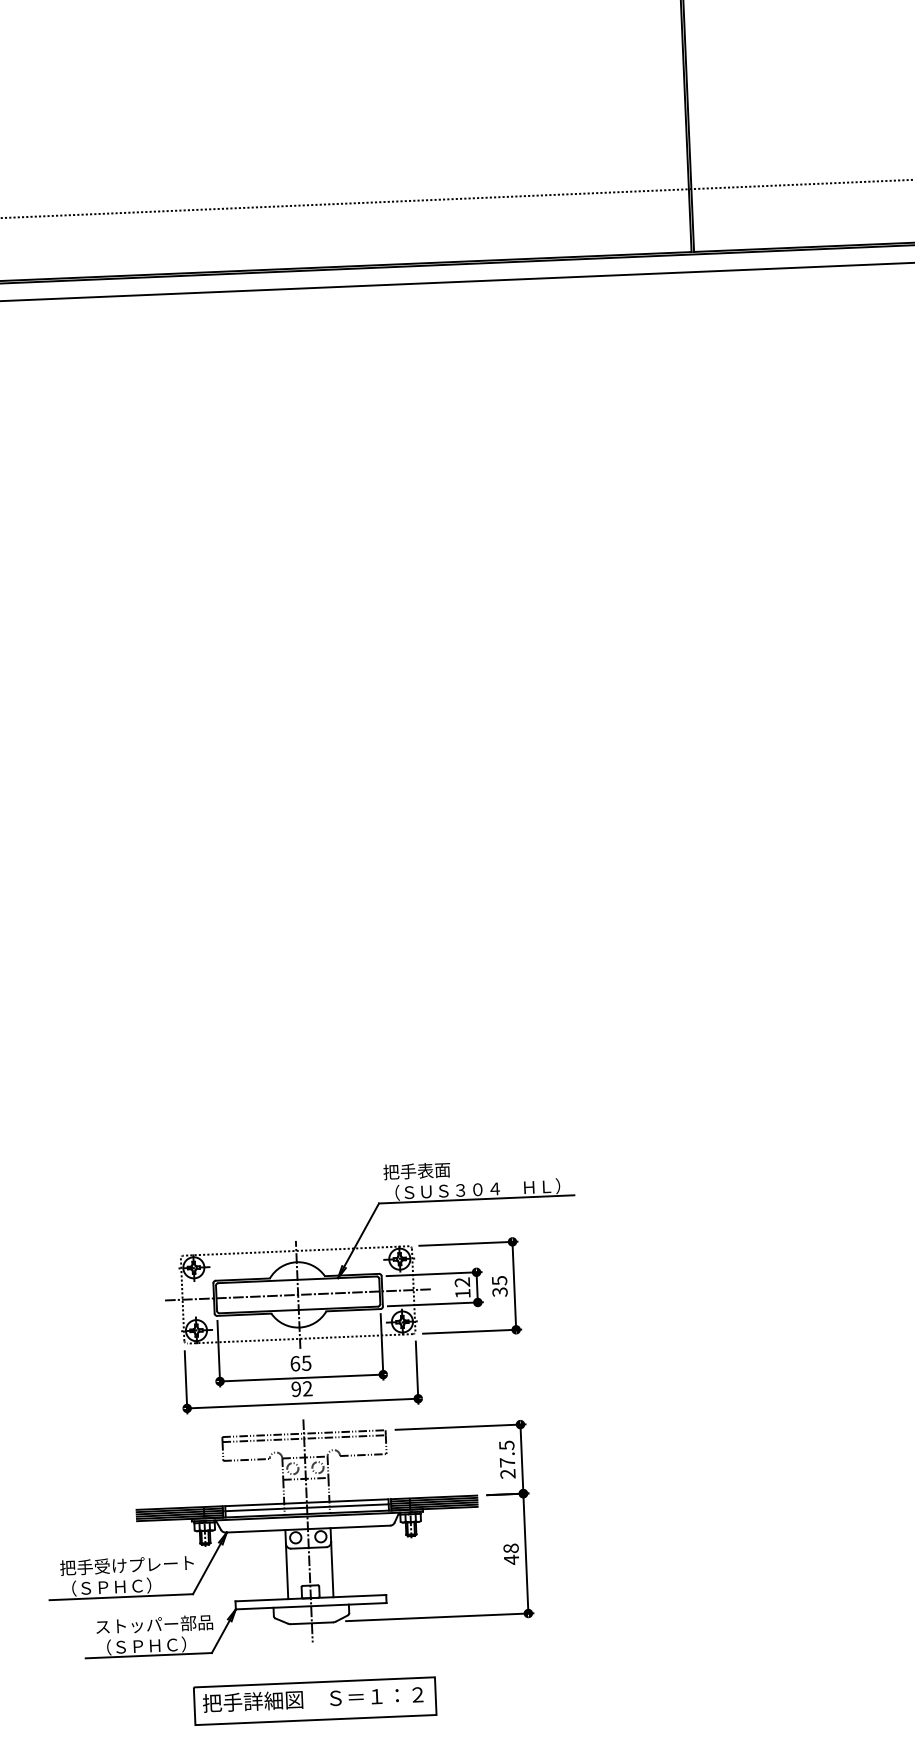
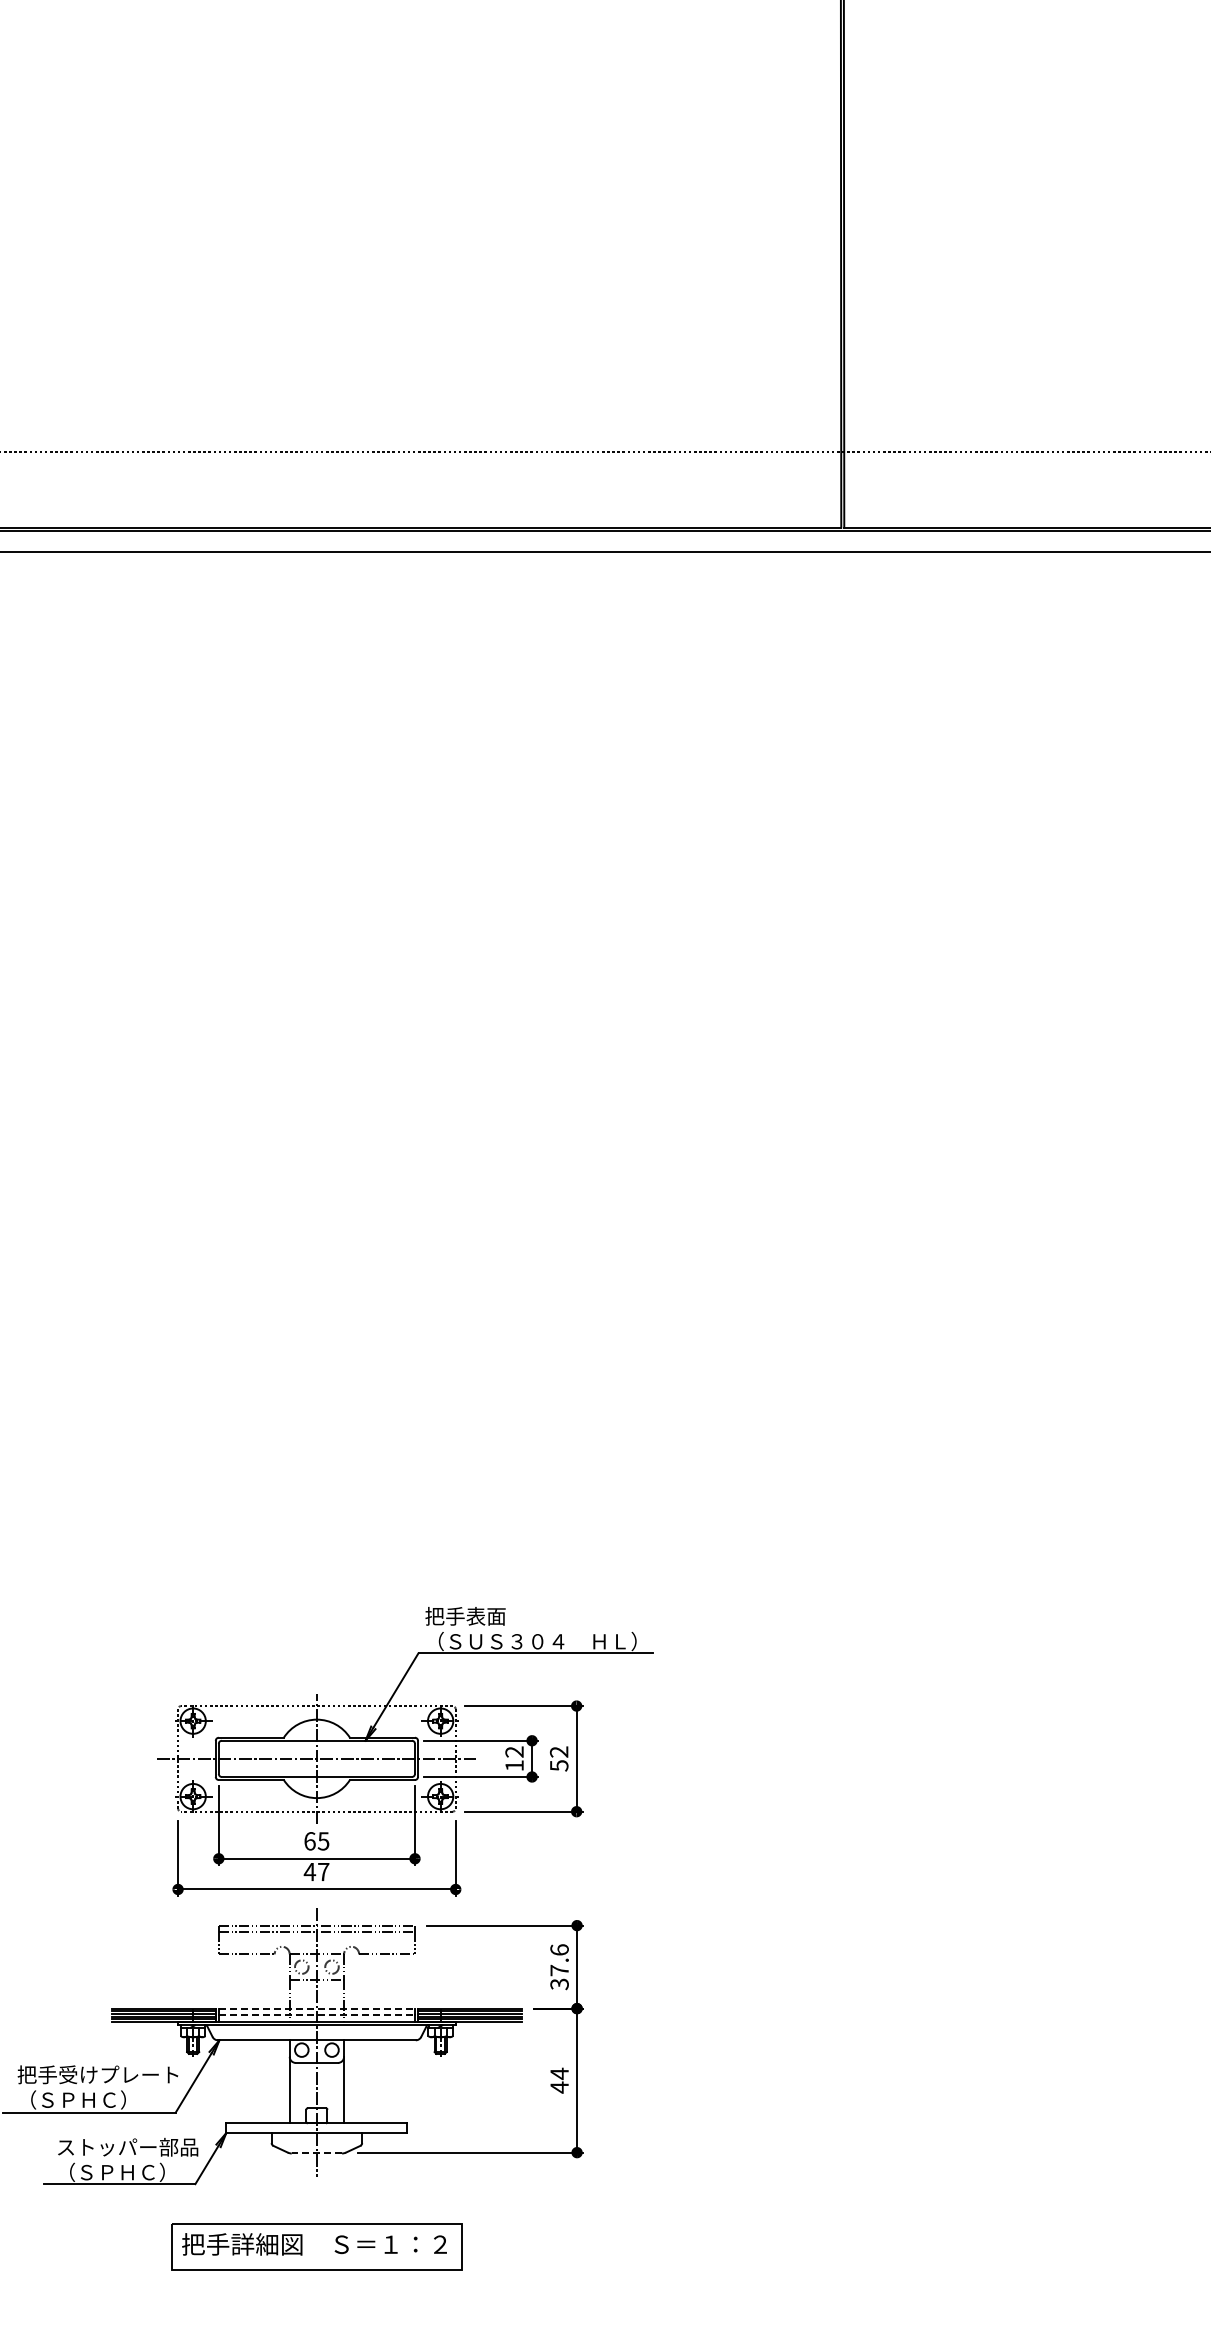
text: (499, 1286) -> (558, 1758), 35 -> 52
text: (301, 1388) -> (316, 1871), 92 -> 47
text: (507, 1460) -> (559, 1967), 27.5 -> 37.6
line: (307, 1502) -> (317, 2008), solid -> dashed
line: (307, 1507) -> (317, 2014), solid -> dashed
text: (511, 1548) -> (559, 2073), 48 -> 44
line: (311, 1623) -> (316, 2153), solid -> dashed

